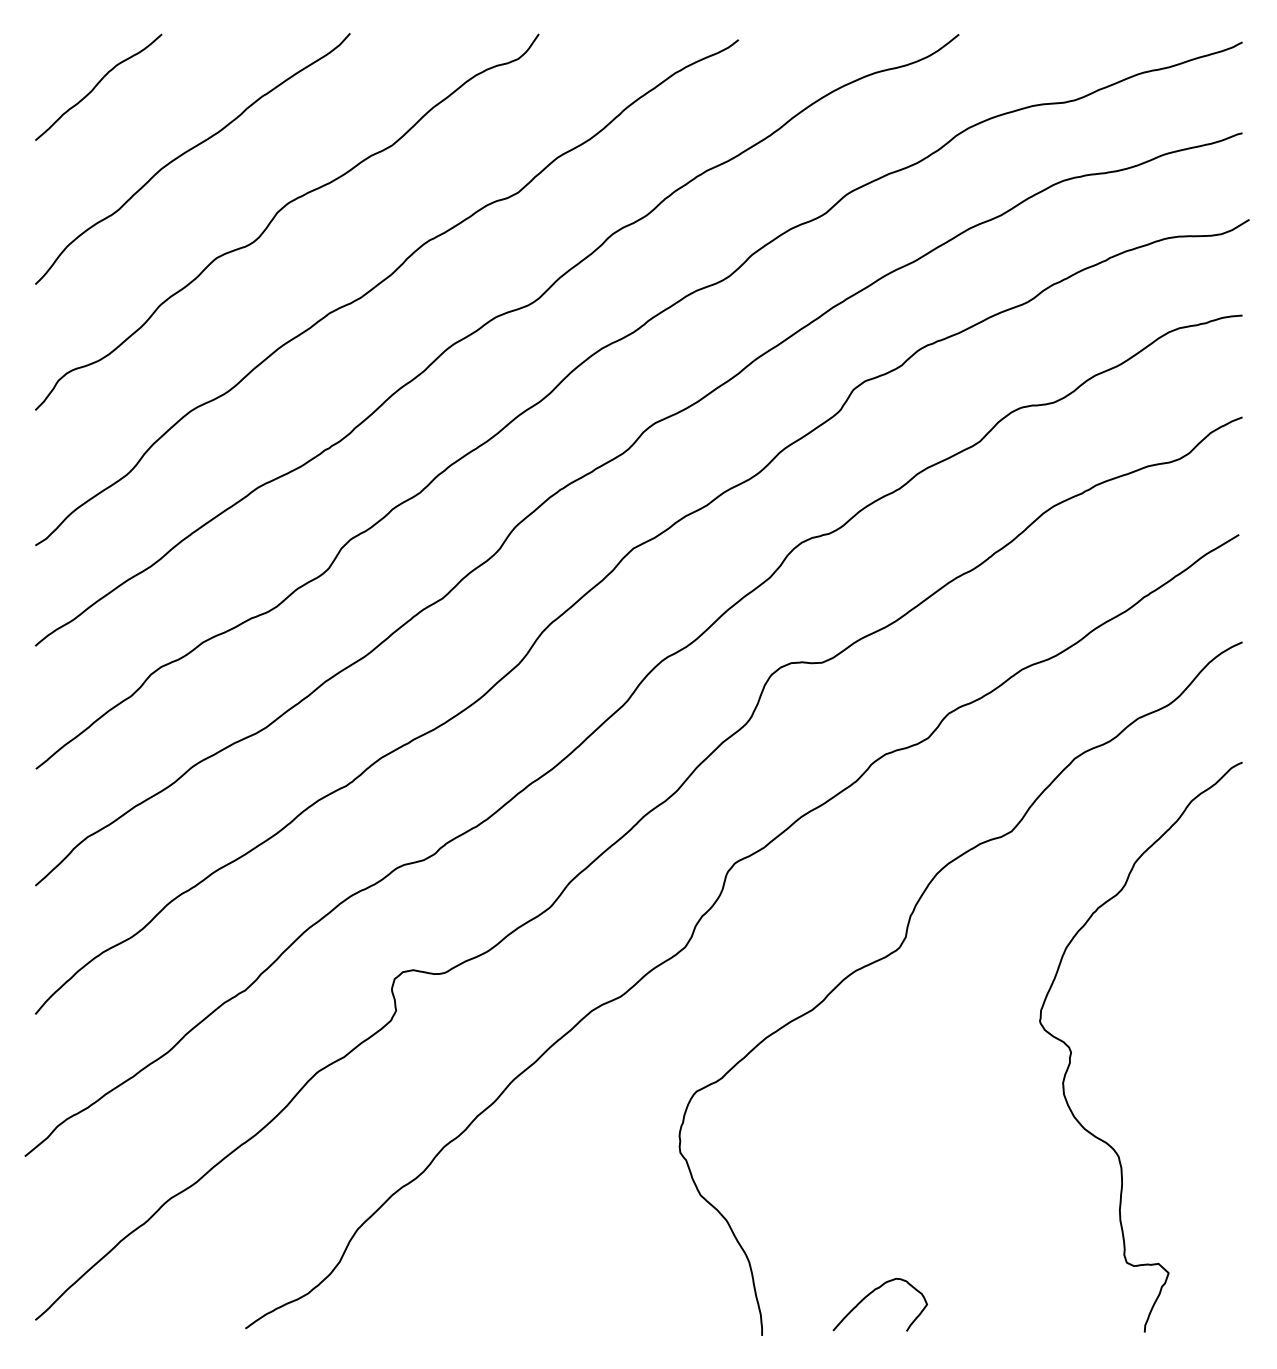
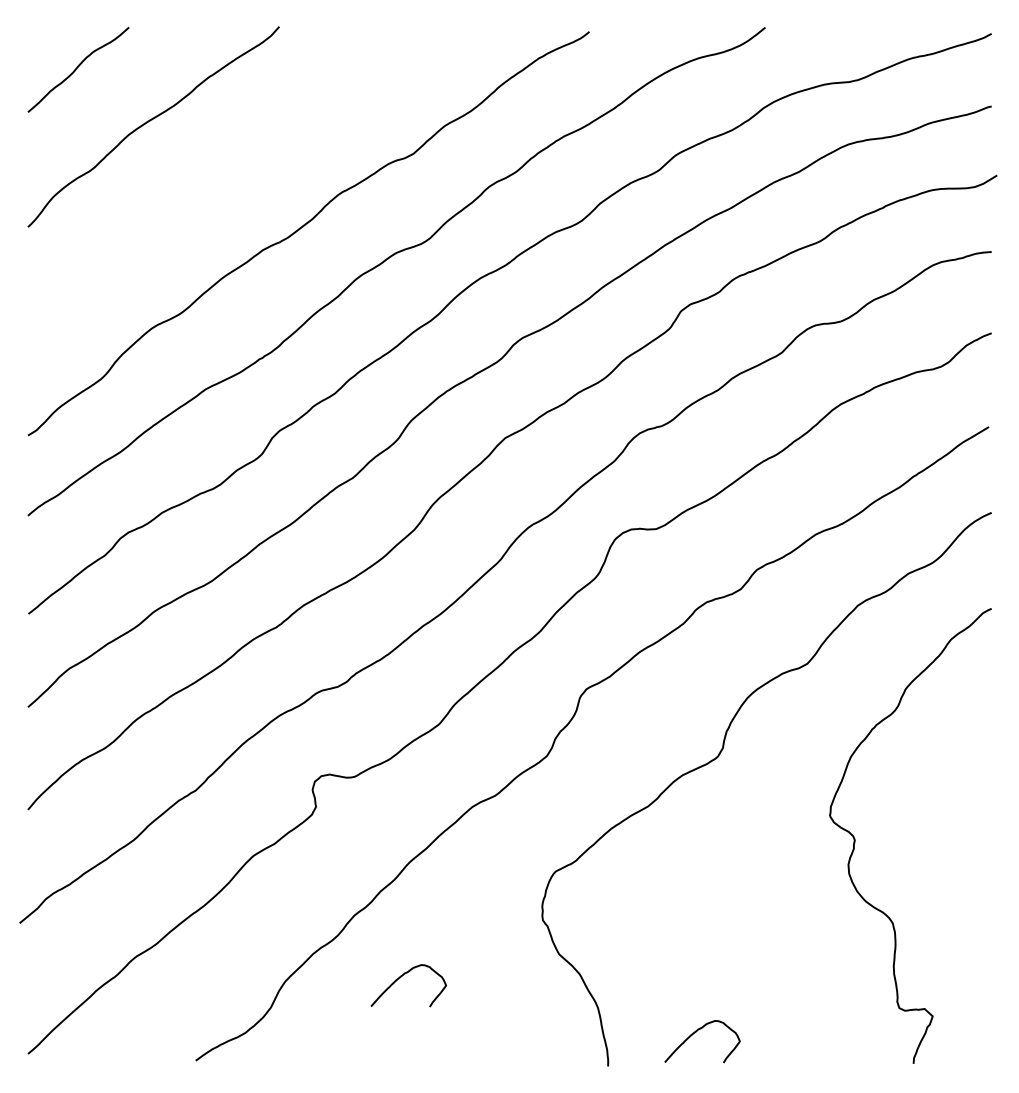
curve: (279, 212) -> (222, 169), removed
curve: (505, 1222) -> (403, 975), added

